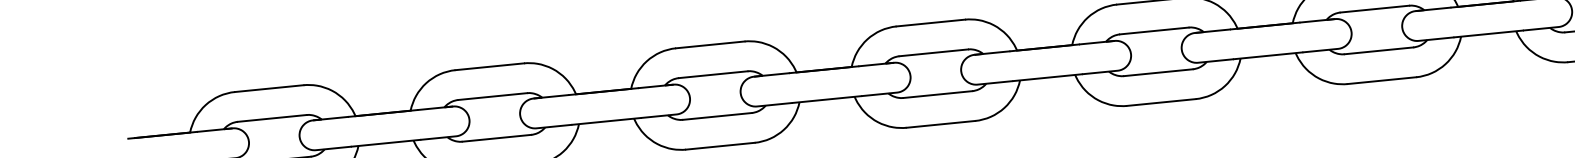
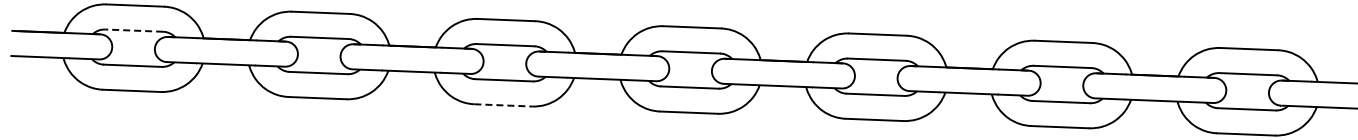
line: (272, 118) -> (134, 30), solid -> dashed
line: (720, 146) -> (503, 105), solid -> dashed

